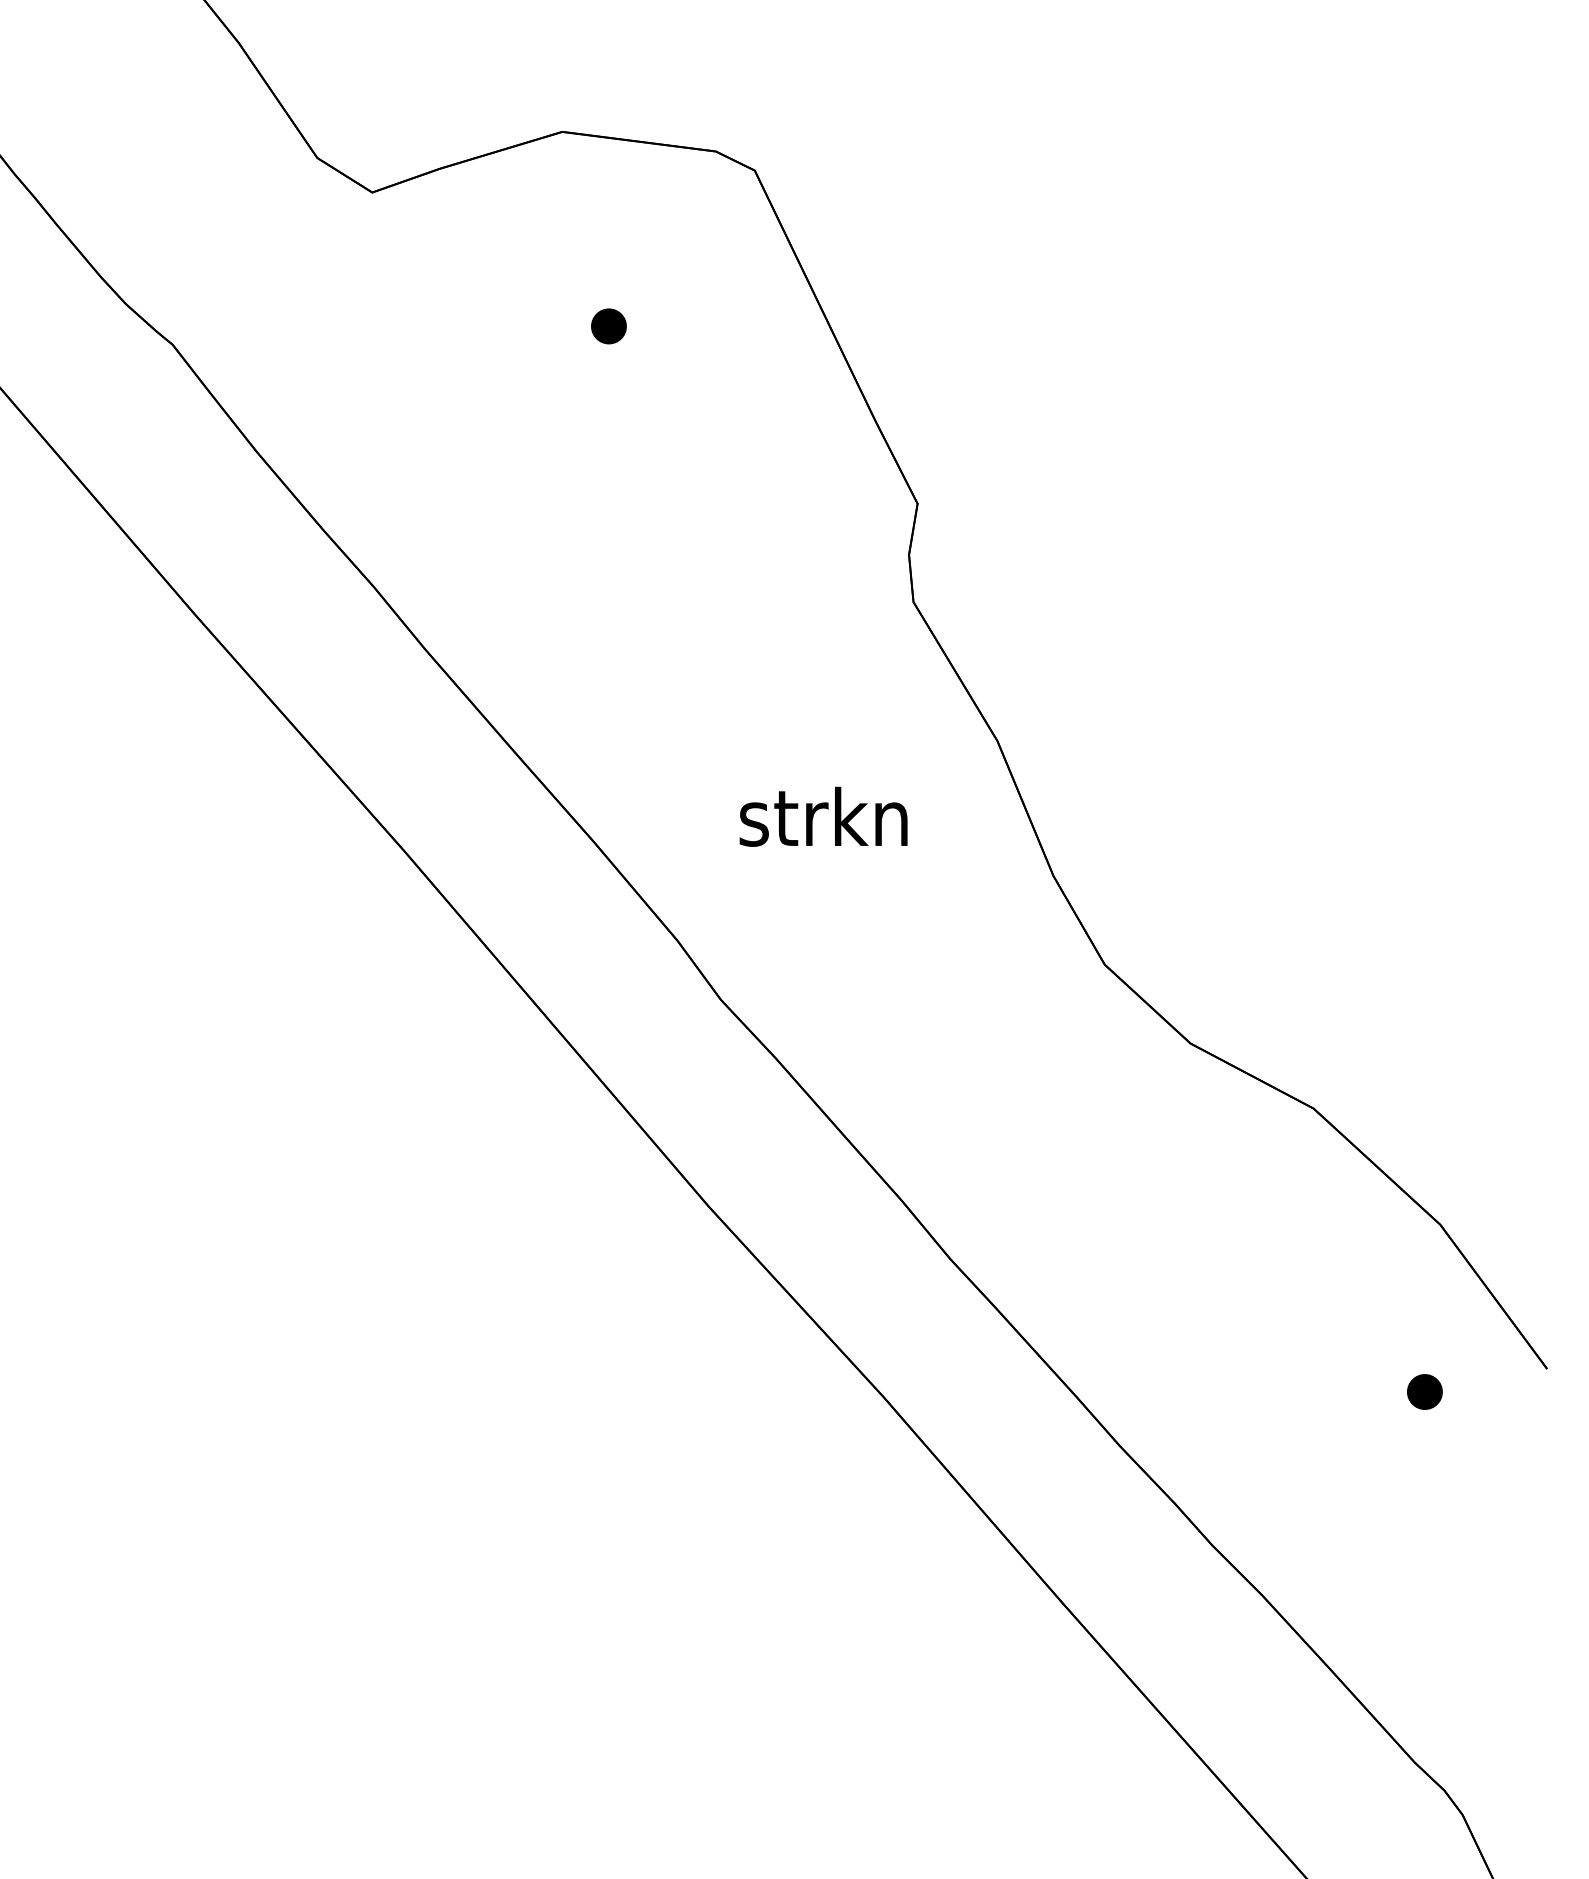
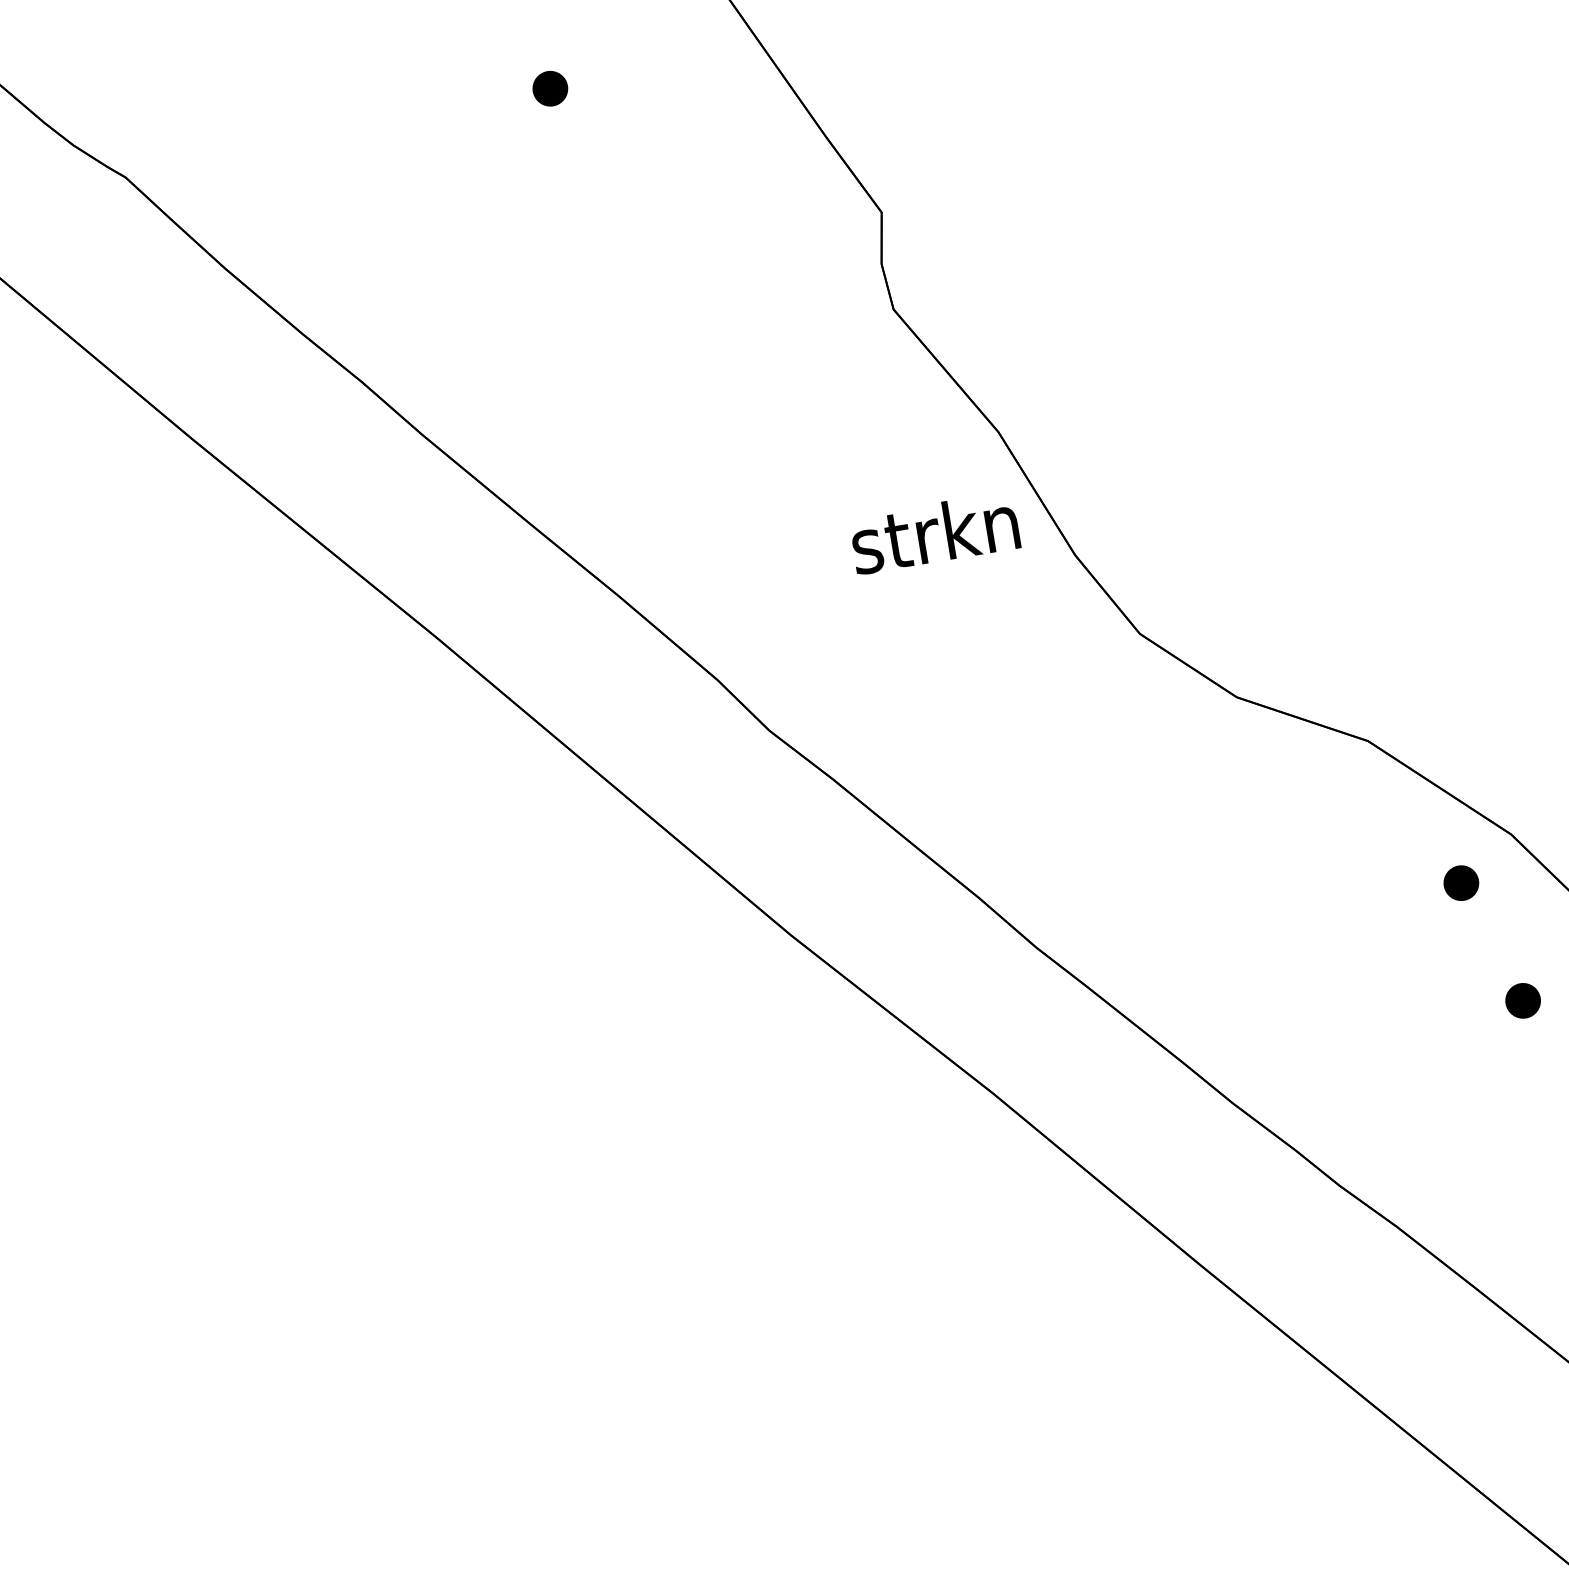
text: (823, 816) -> (934, 532), moved
part: (1382, 1264) -> (1460, 882), added

